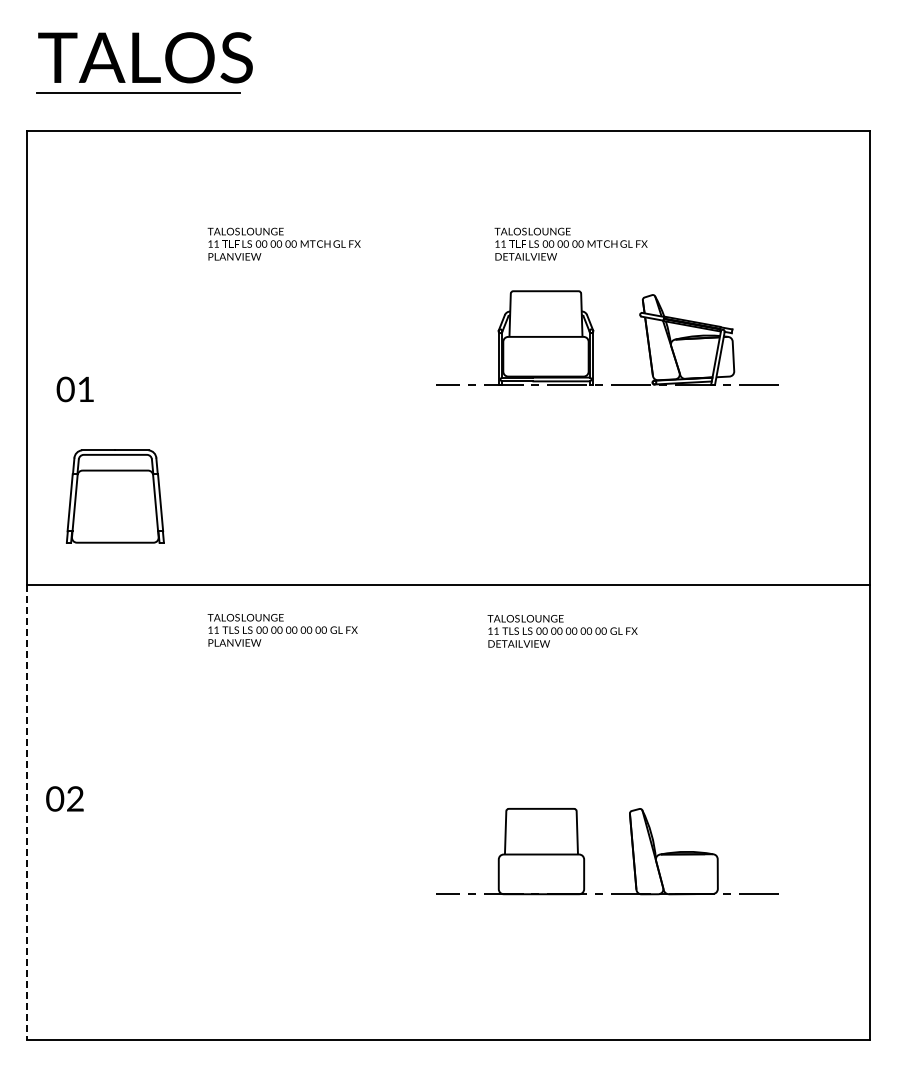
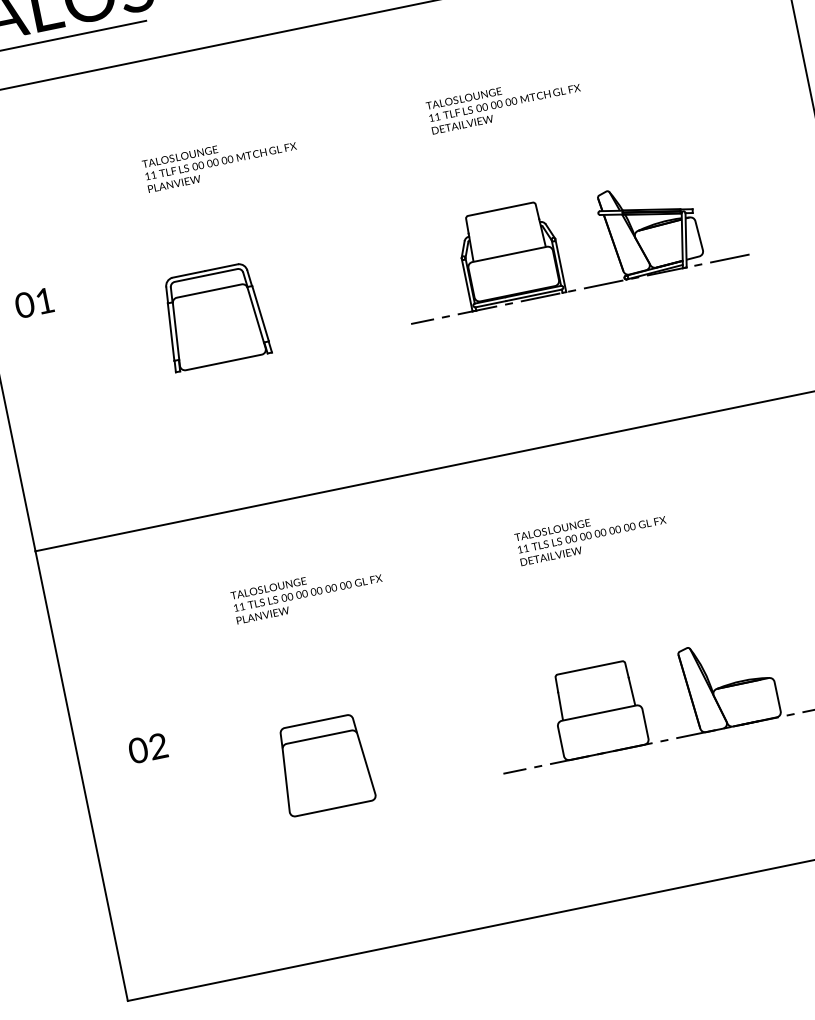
part: (593, 337) -> (556, 245), moved
text: (74, 389) -> (33, 303), moved
part: (115, 496) -> (214, 316), moved
text: (282, 630) -> (307, 593), moved
text: (562, 631) -> (591, 535), moved
text: (64, 798) -> (147, 748), moved
line: (27, 813) -> (82, 776), dashed -> solid
part: (264, 850) -> (324, 765), added

